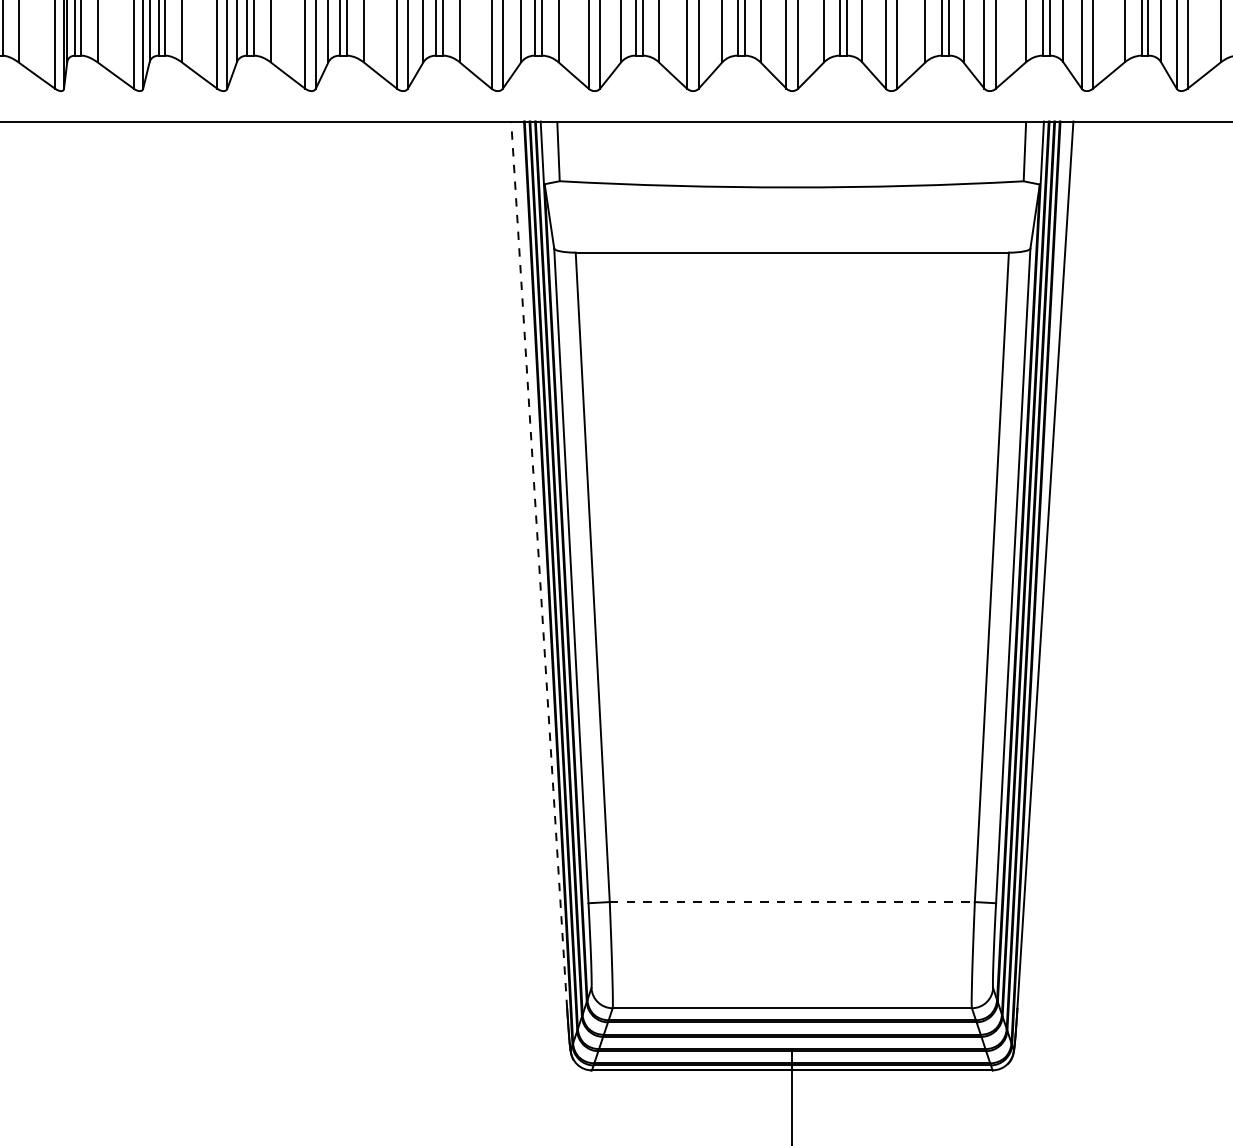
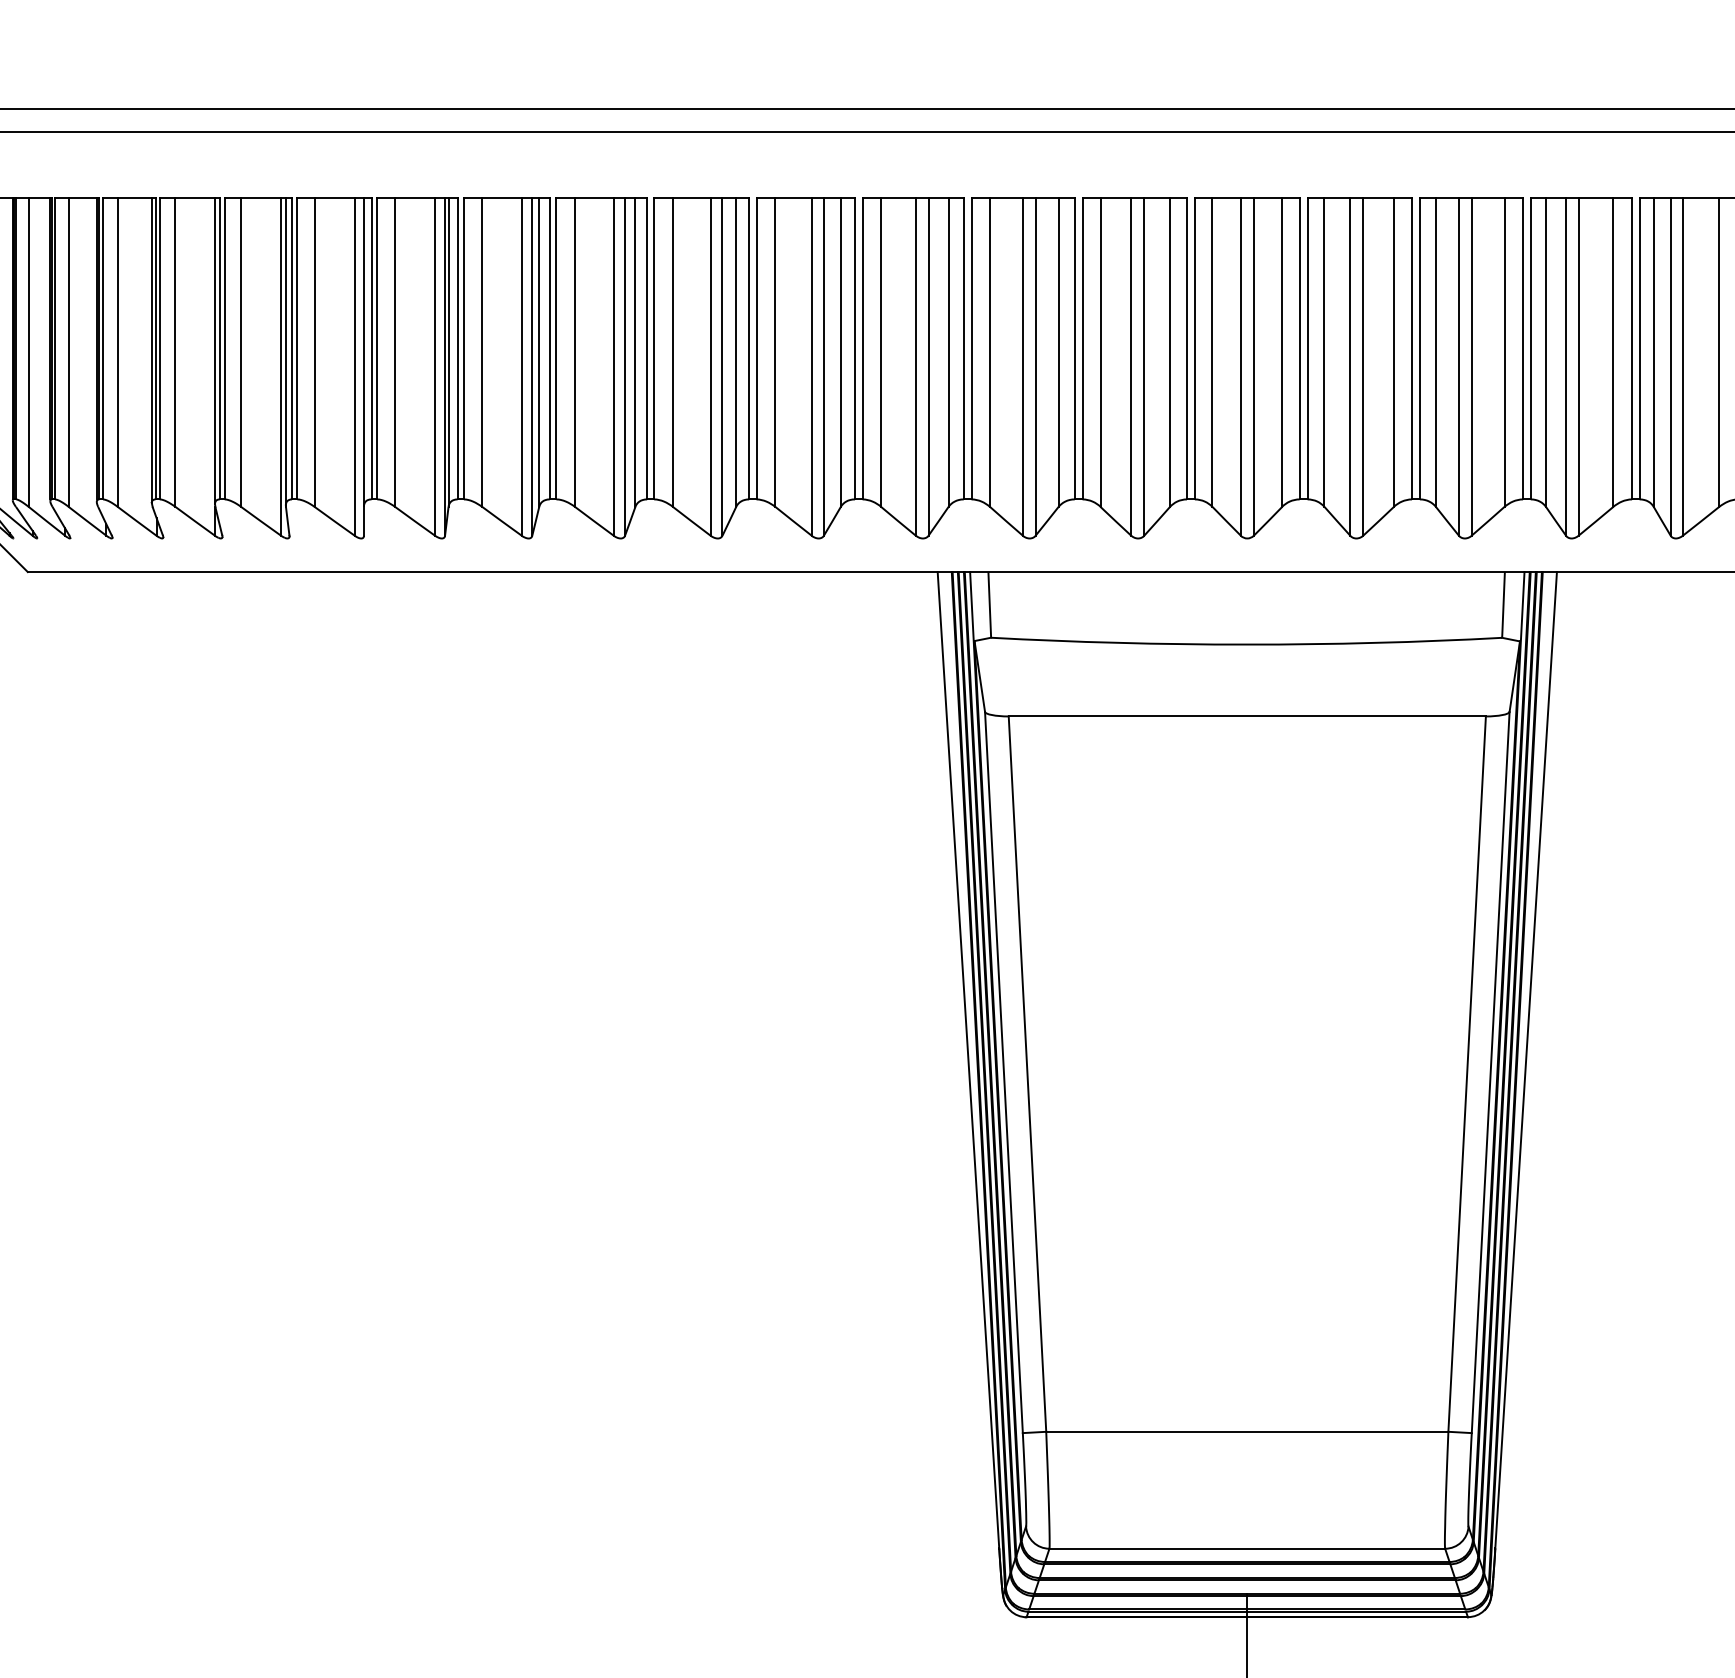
line: (539, 564) -> (968, 1059), dashed -> solid
line: (792, 901) -> (1247, 1431), dashed -> solid

